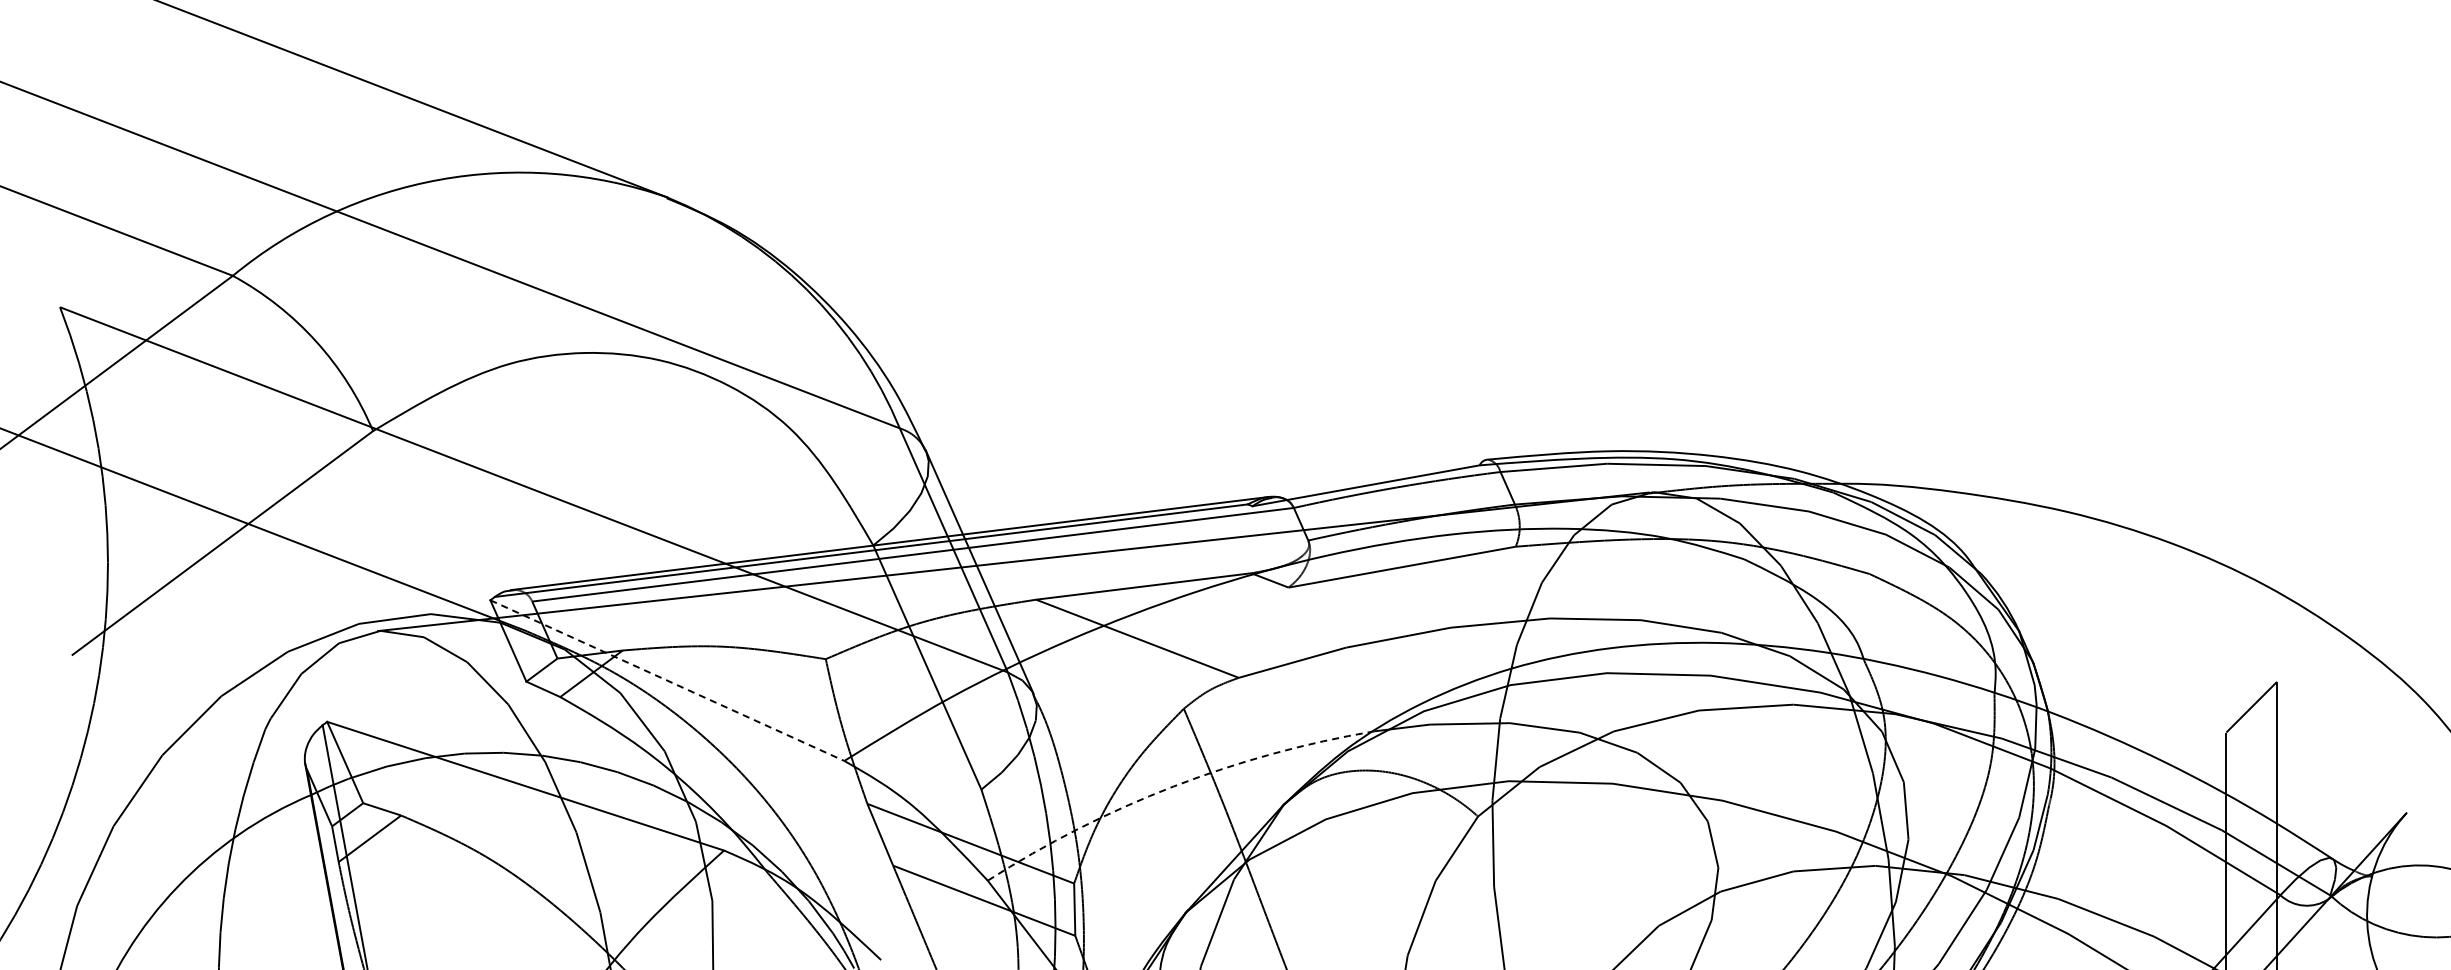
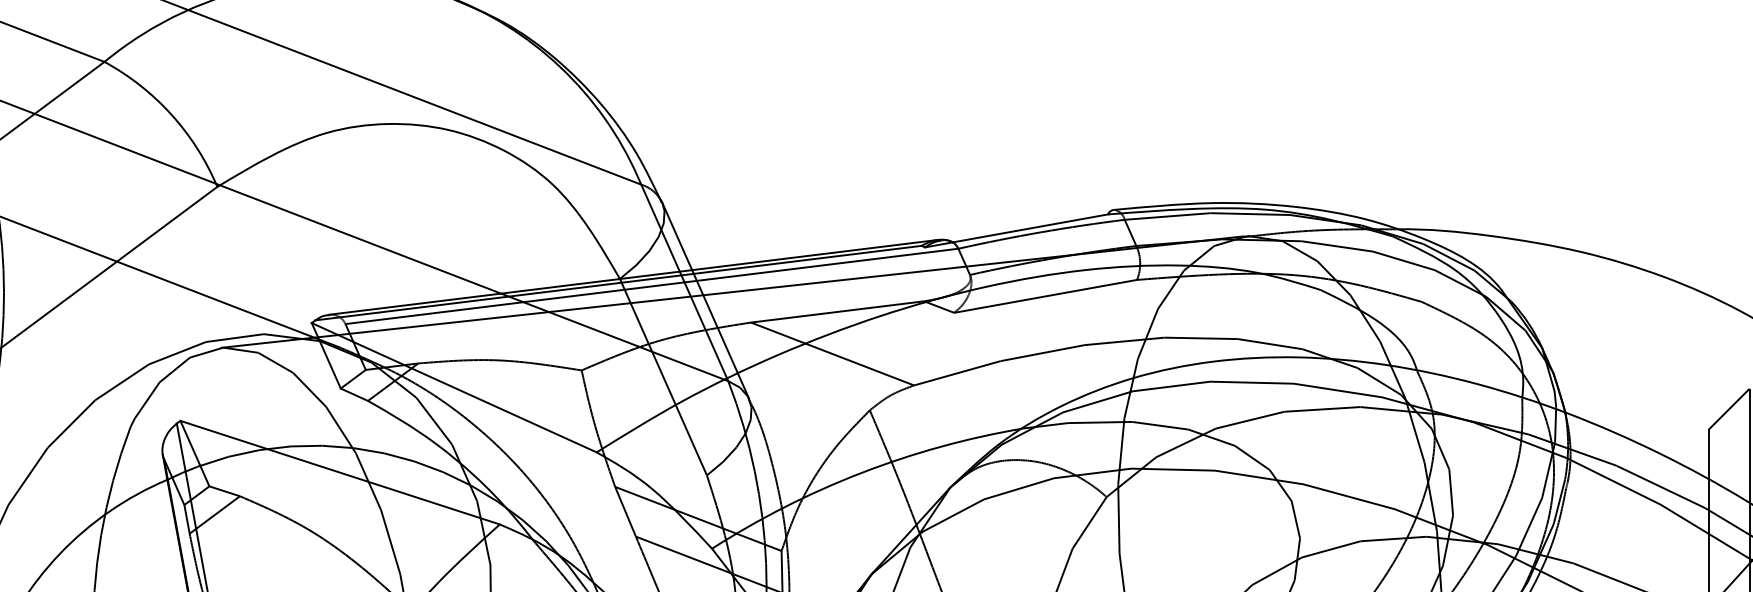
line: (667, 680) -> (454, 387), dashed -> solid
arc: (1173, 786) -> (861, 472), dashed -> solid

